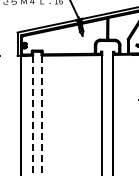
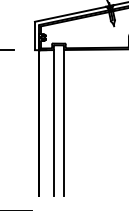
line: (32, 115) -> (53, 122), dashed -> solid
line: (41, 115) -> (64, 122), dashed -> solid

